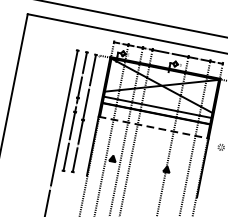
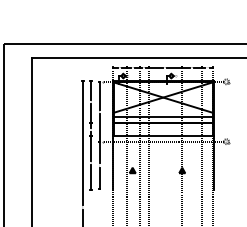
line: (153, 128) -> (163, 136), dashed -> solid
line: (151, 133) -> (162, 141), added

